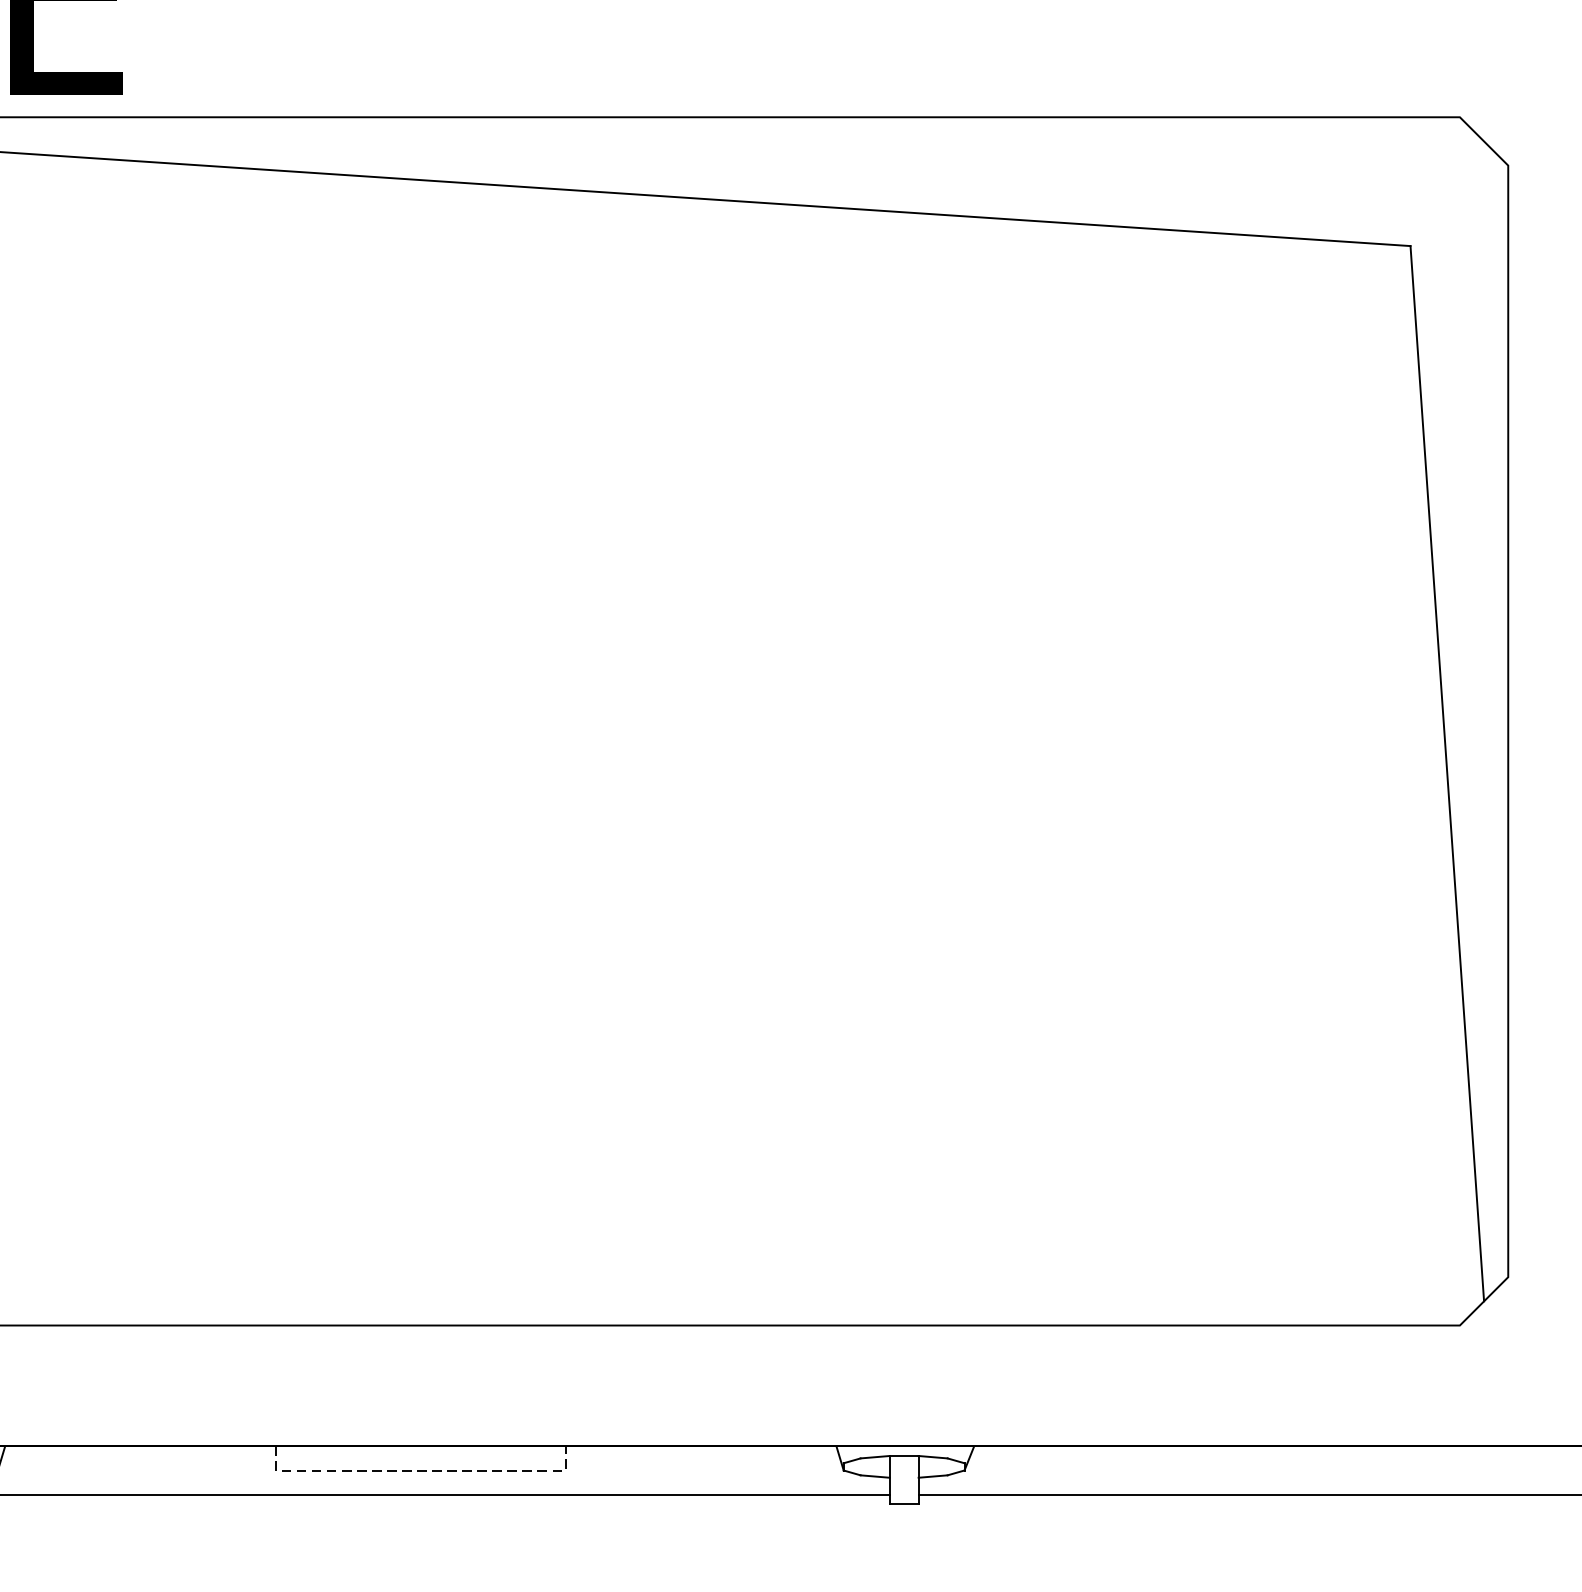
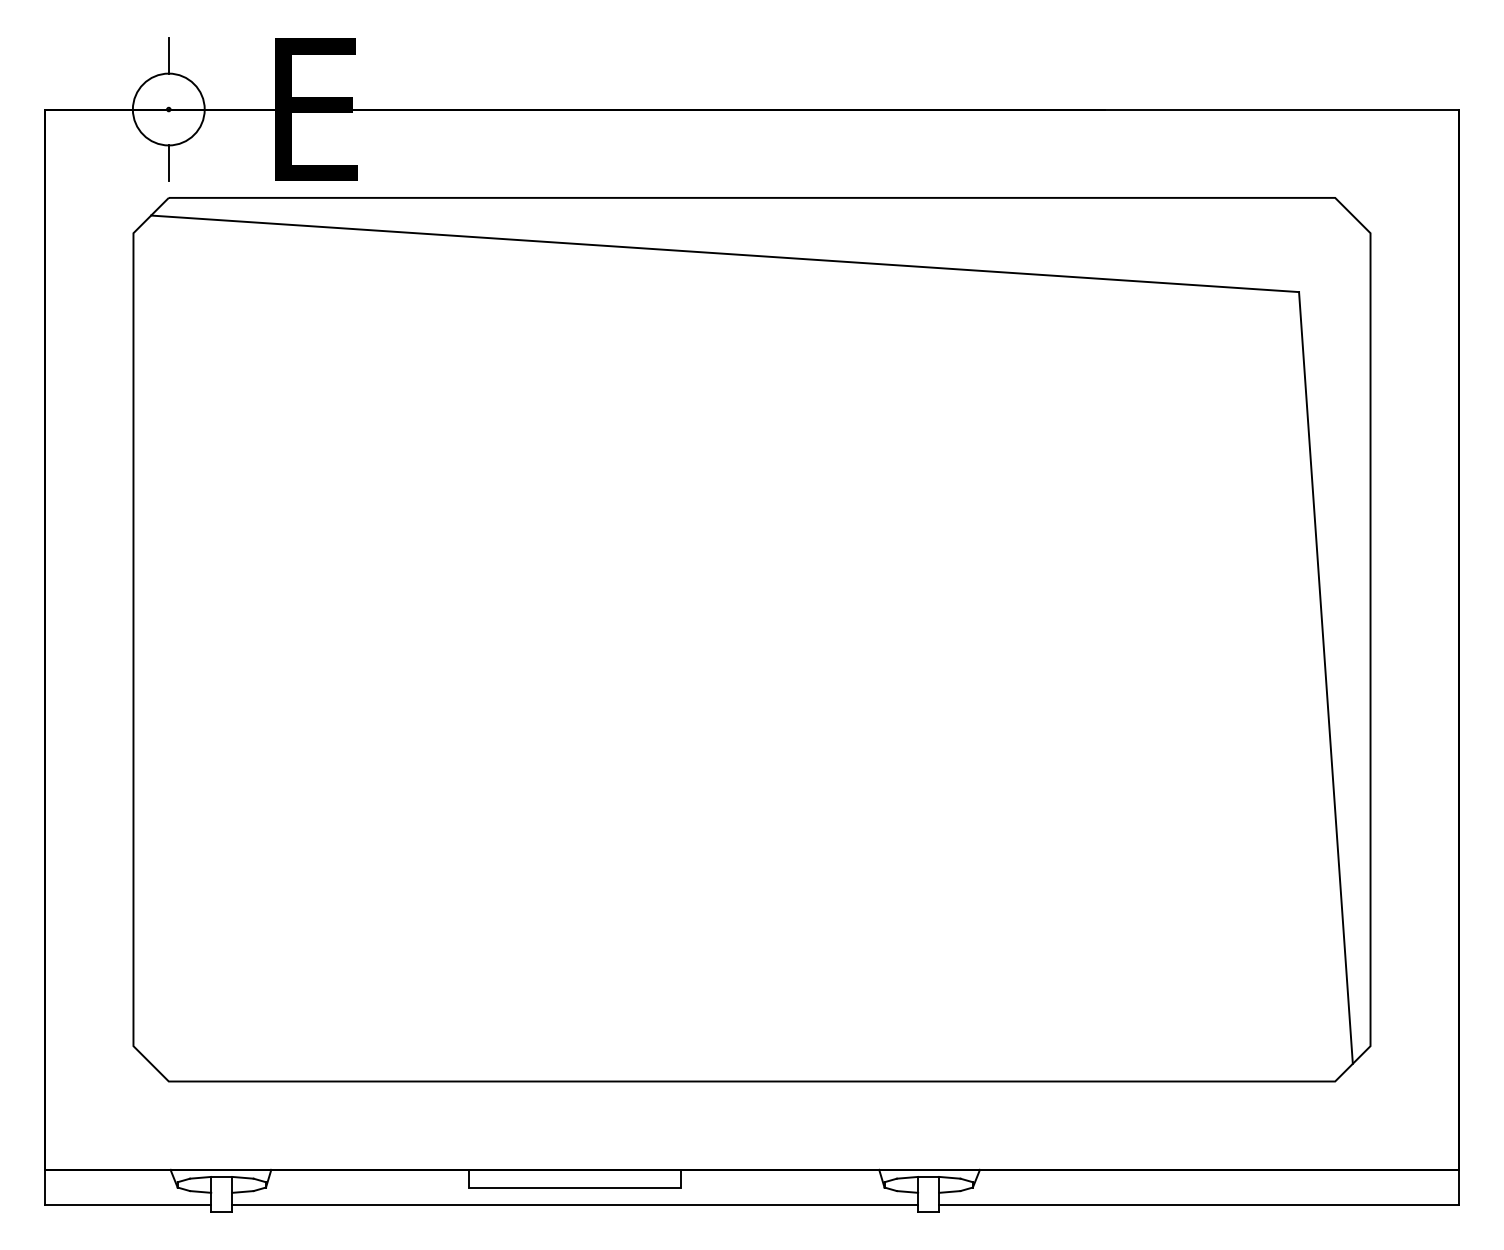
line: (421, 1470) -> (575, 1187), dashed -> solid

